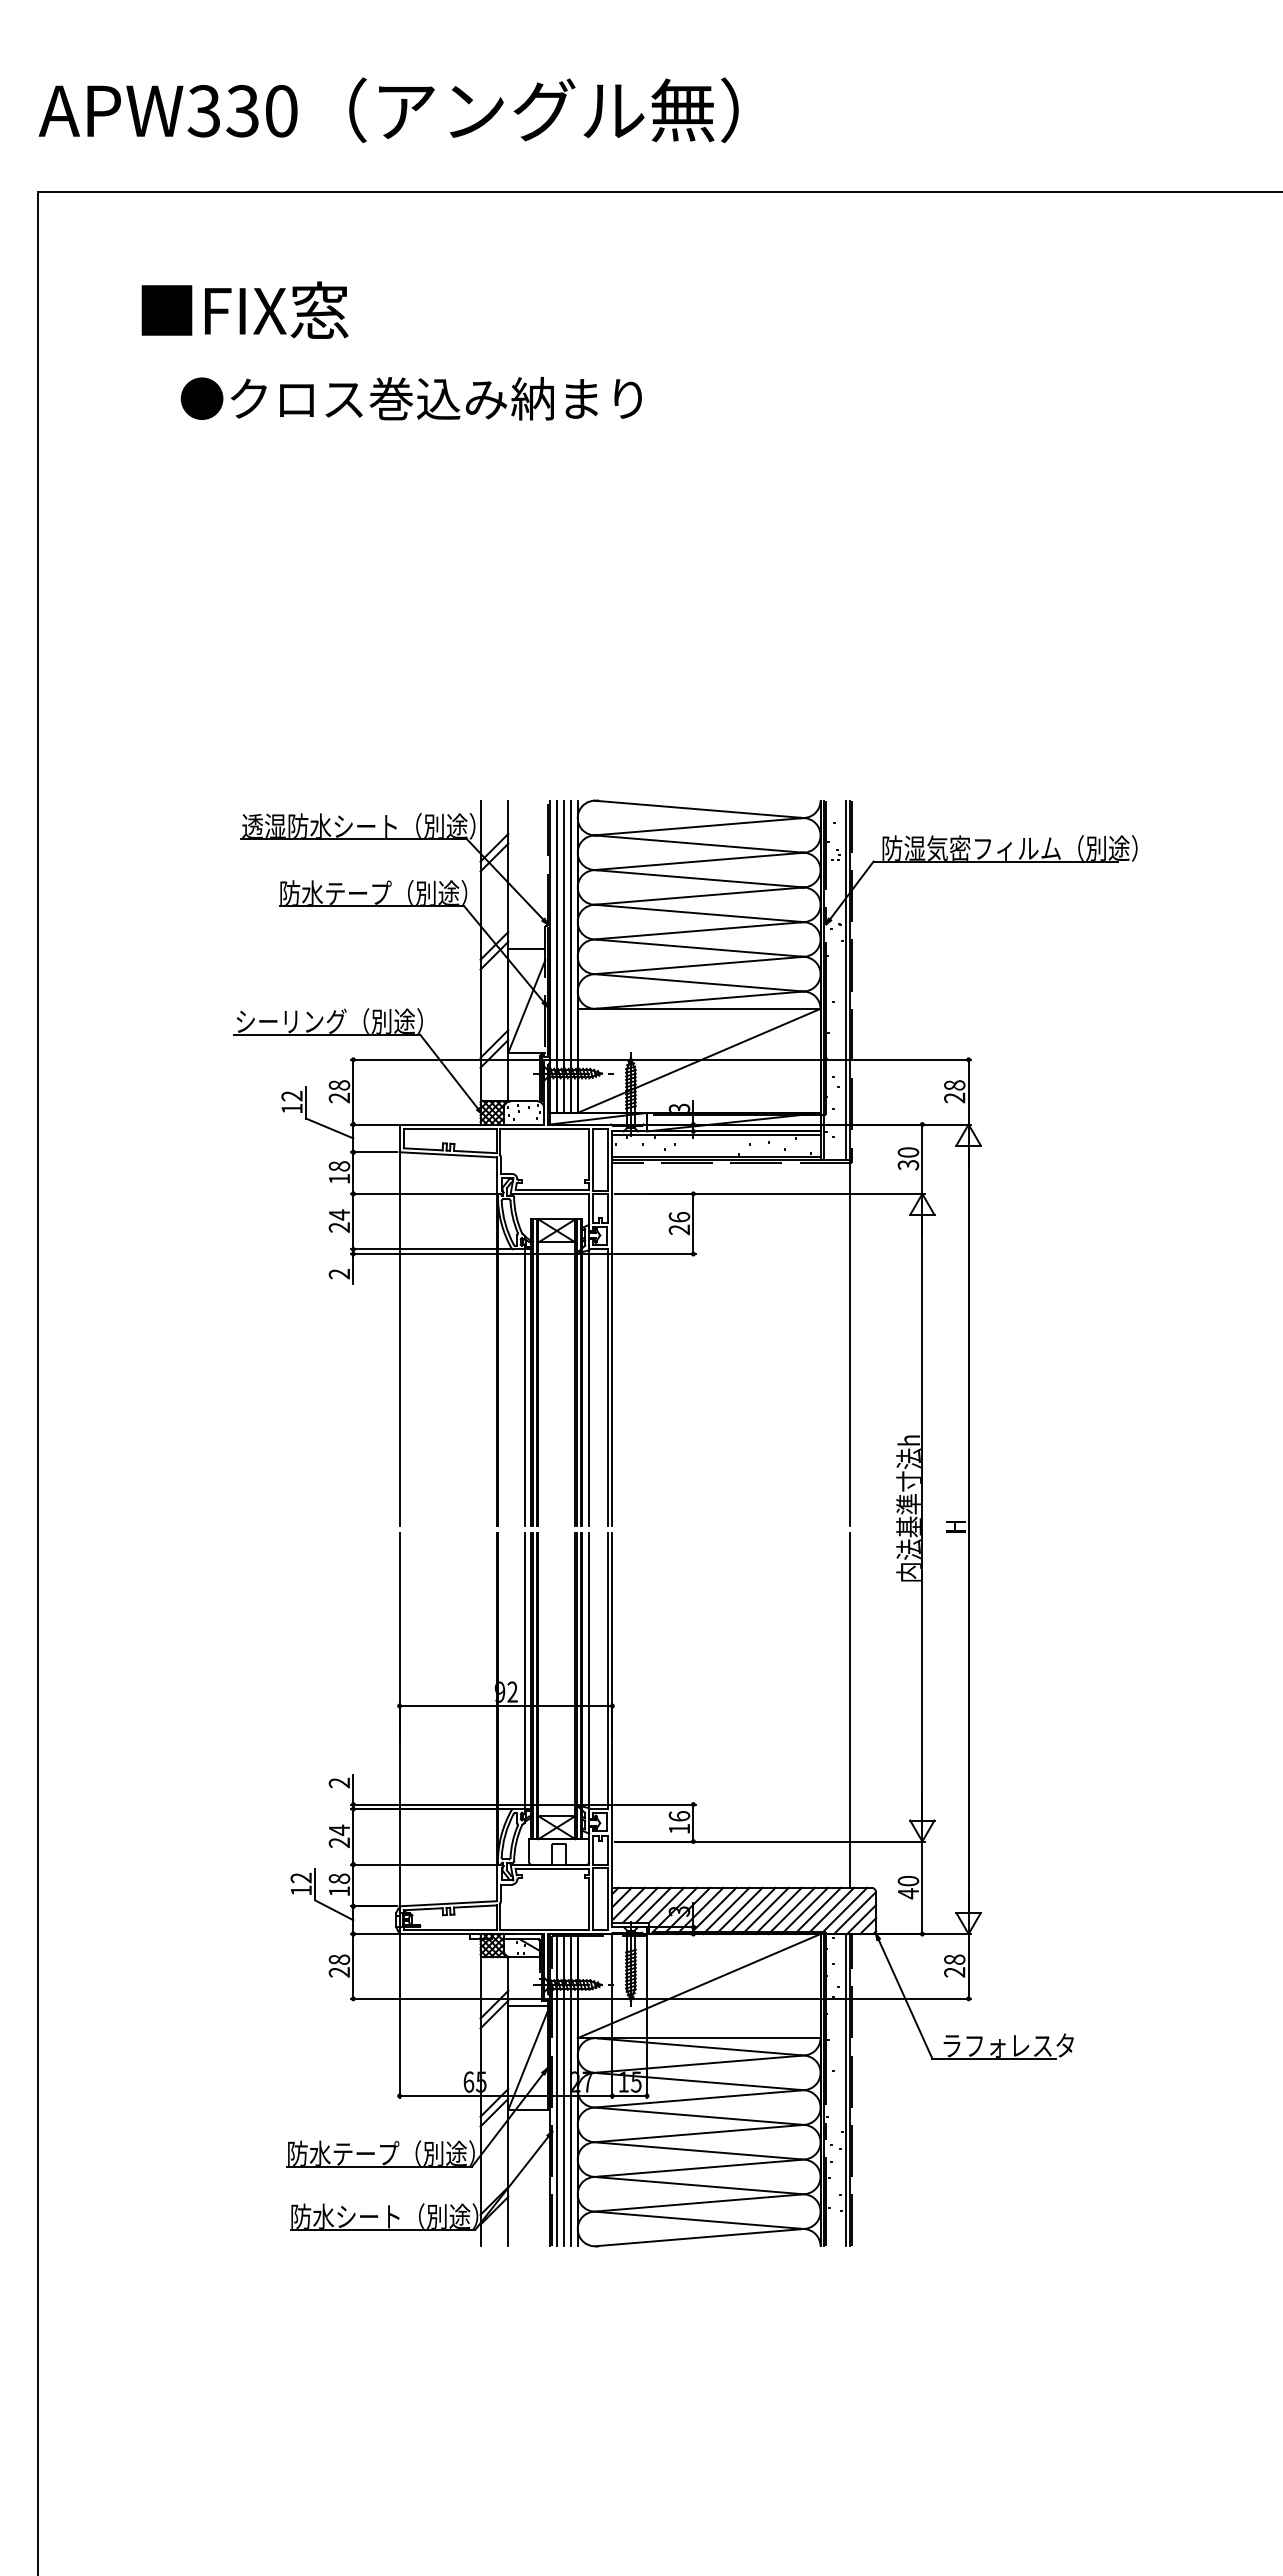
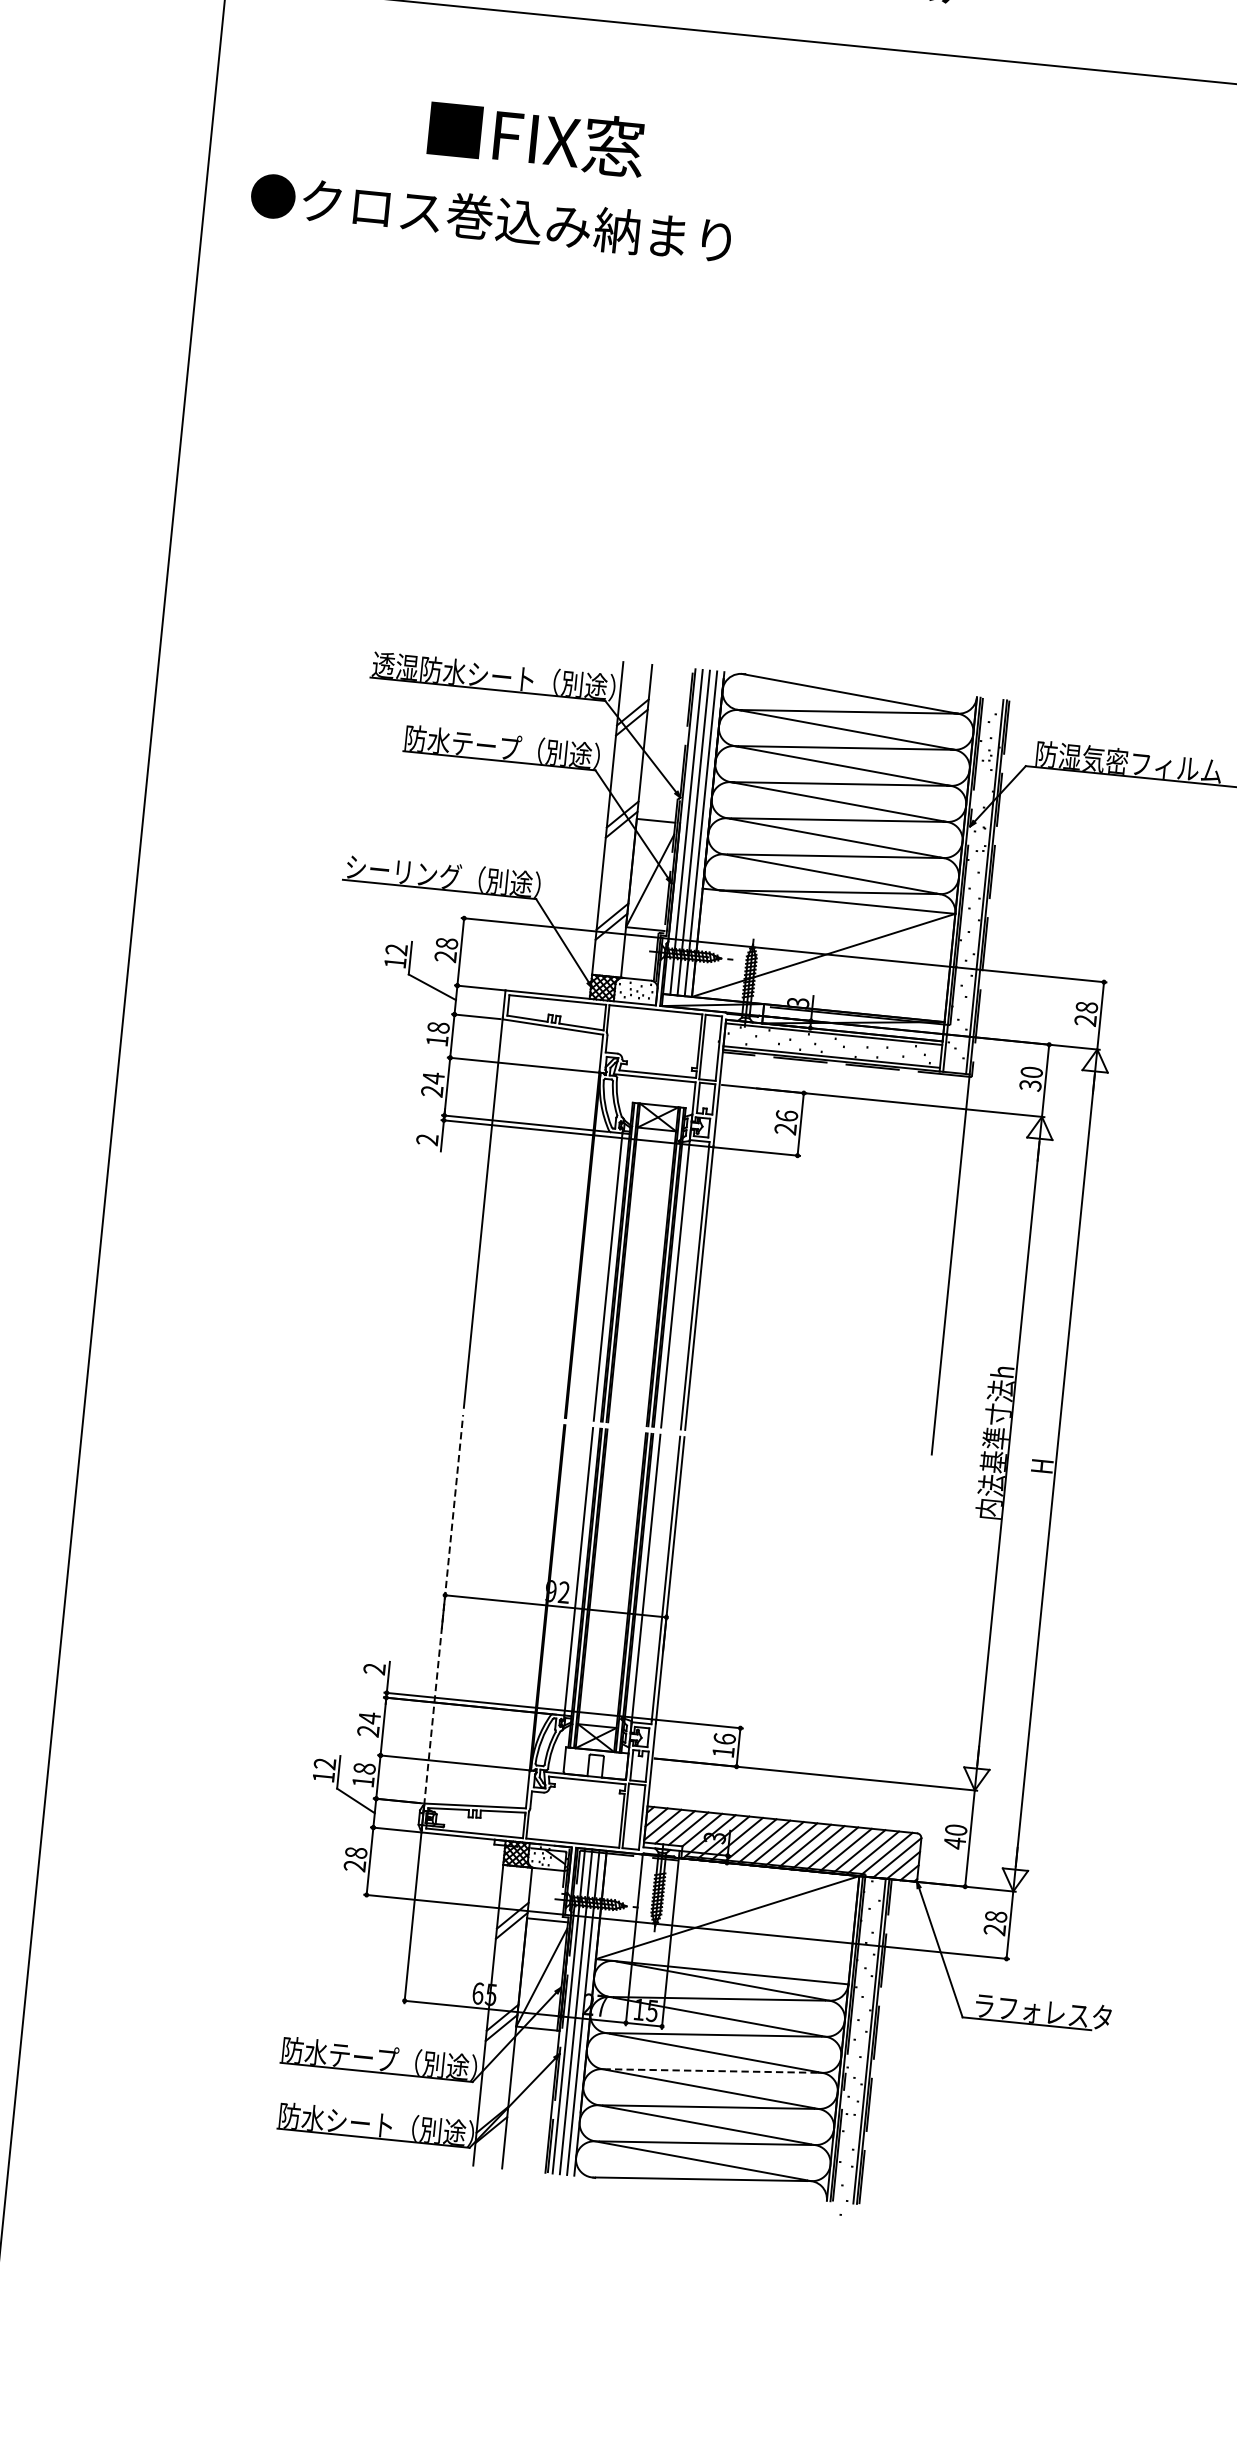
text: (244, 309) -> (535, 137), moved
text: (410, 398) -> (490, 217), moved
line: (849, 1709) -> (912, 1645), removed
line: (399, 1720) -> (443, 1610), solid -> dashed
line: (699, 2133) -> (712, 2070), solid -> dashed

